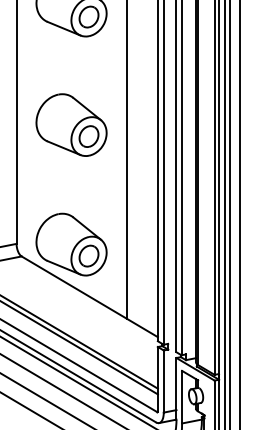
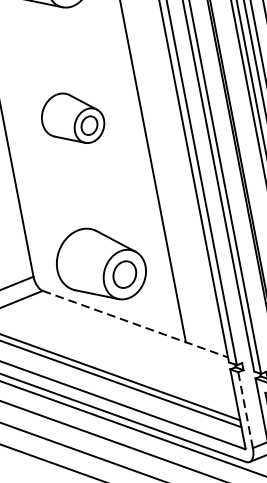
part: (71, 124) -> (72, 118), size x0.7
line: (90, 297) -> (136, 324), solid -> dashed
line: (163, 381) -> (245, 410), solid -> dashed

